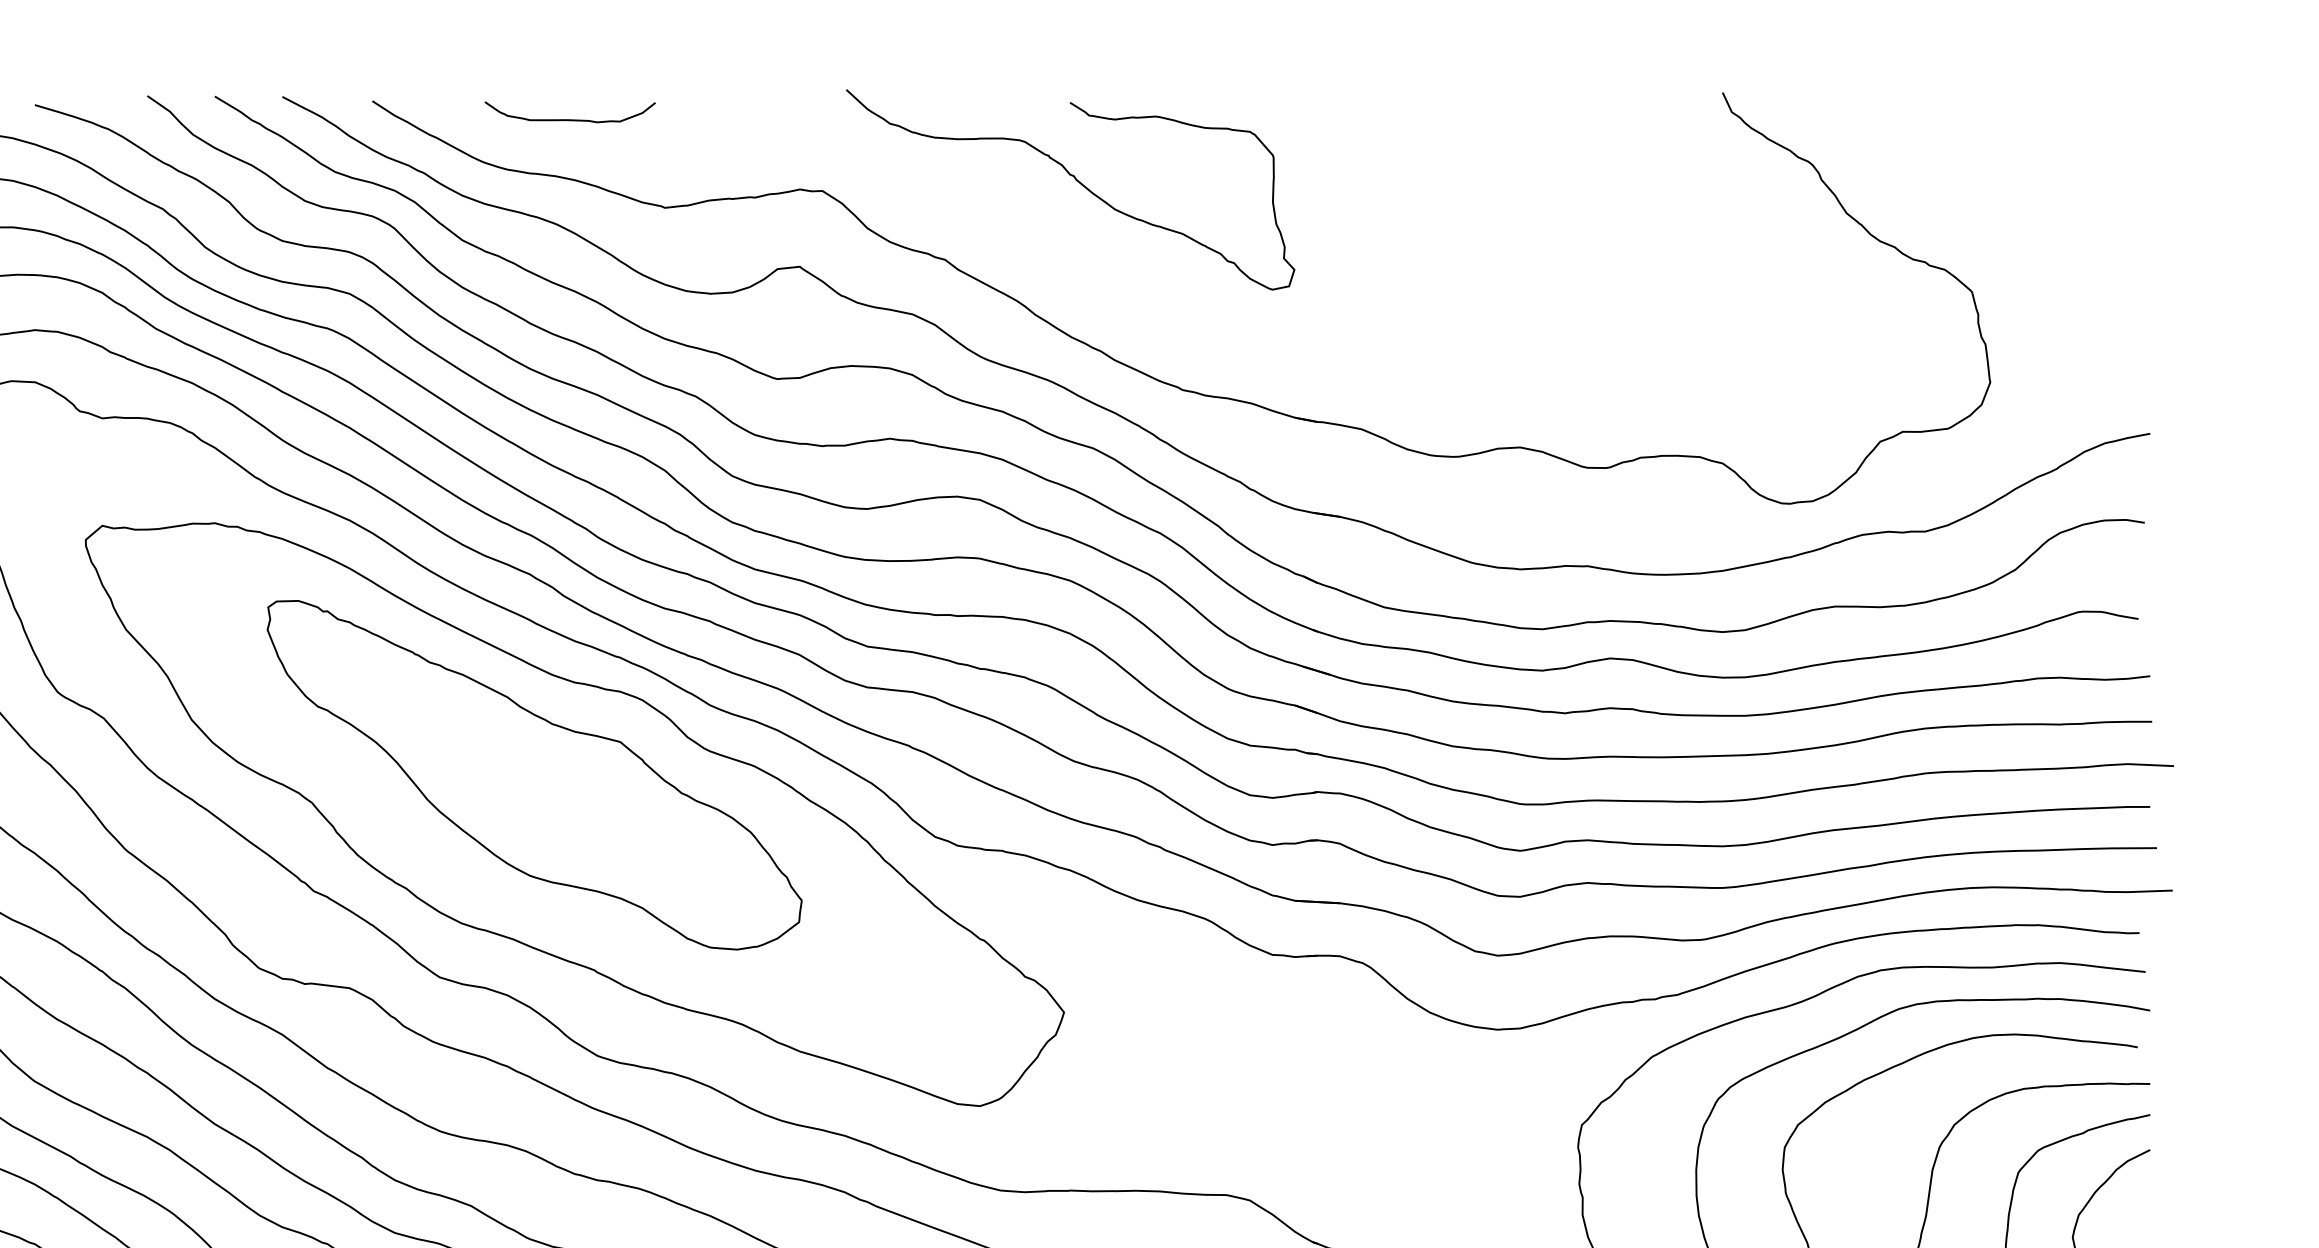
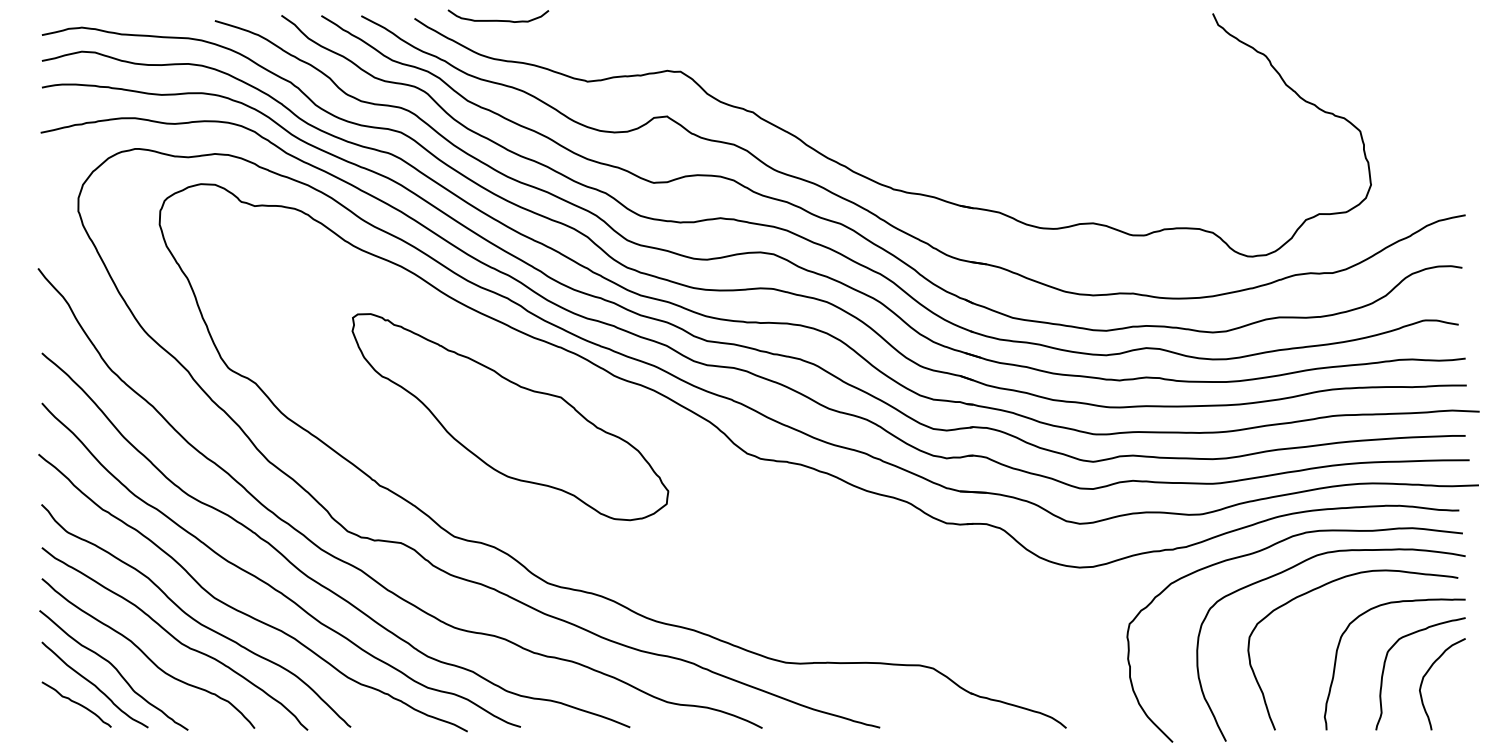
curve: (568, 117) -> (497, 19), moved
curve: (1076, 182) -> (830, 66), removed
part: (575, 814) -> (534, 440), removed

